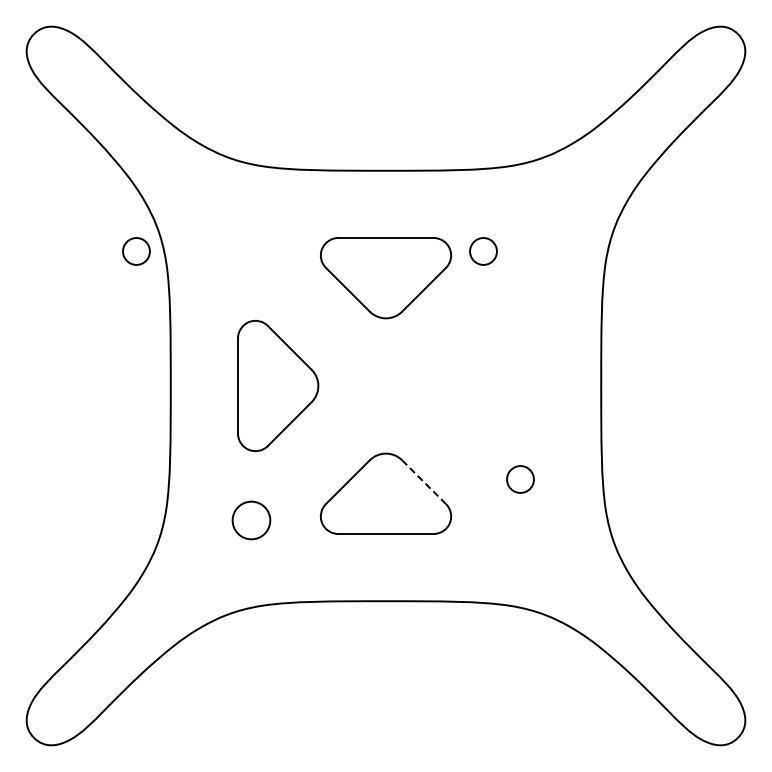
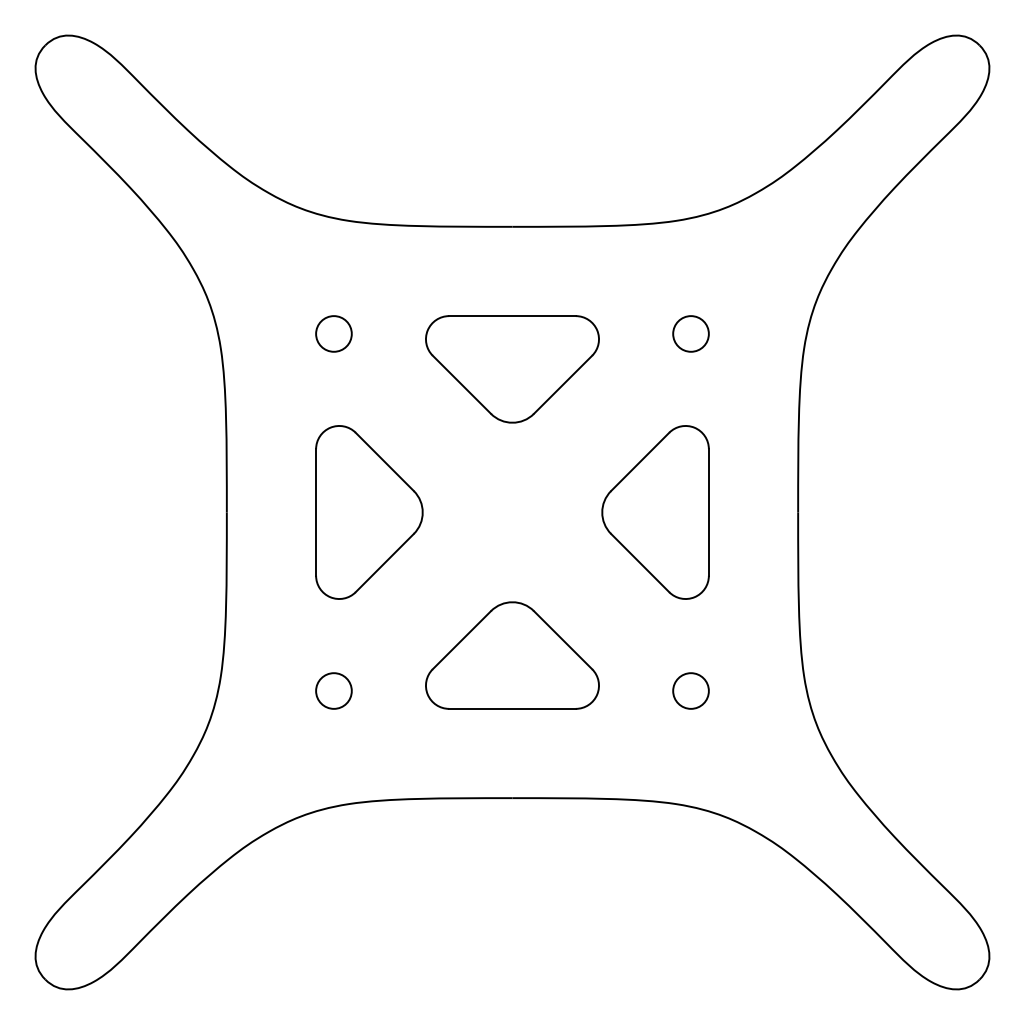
circle: (136, 251) -> (333, 333), moved
circle: (483, 251) -> (691, 333), moved
part: (493, 385) -> (655, 511), added
circle: (520, 479) -> (691, 691), moved
line: (423, 481) -> (562, 639), dashed -> solid
circle: (251, 520) -> (333, 691), size x0.71

